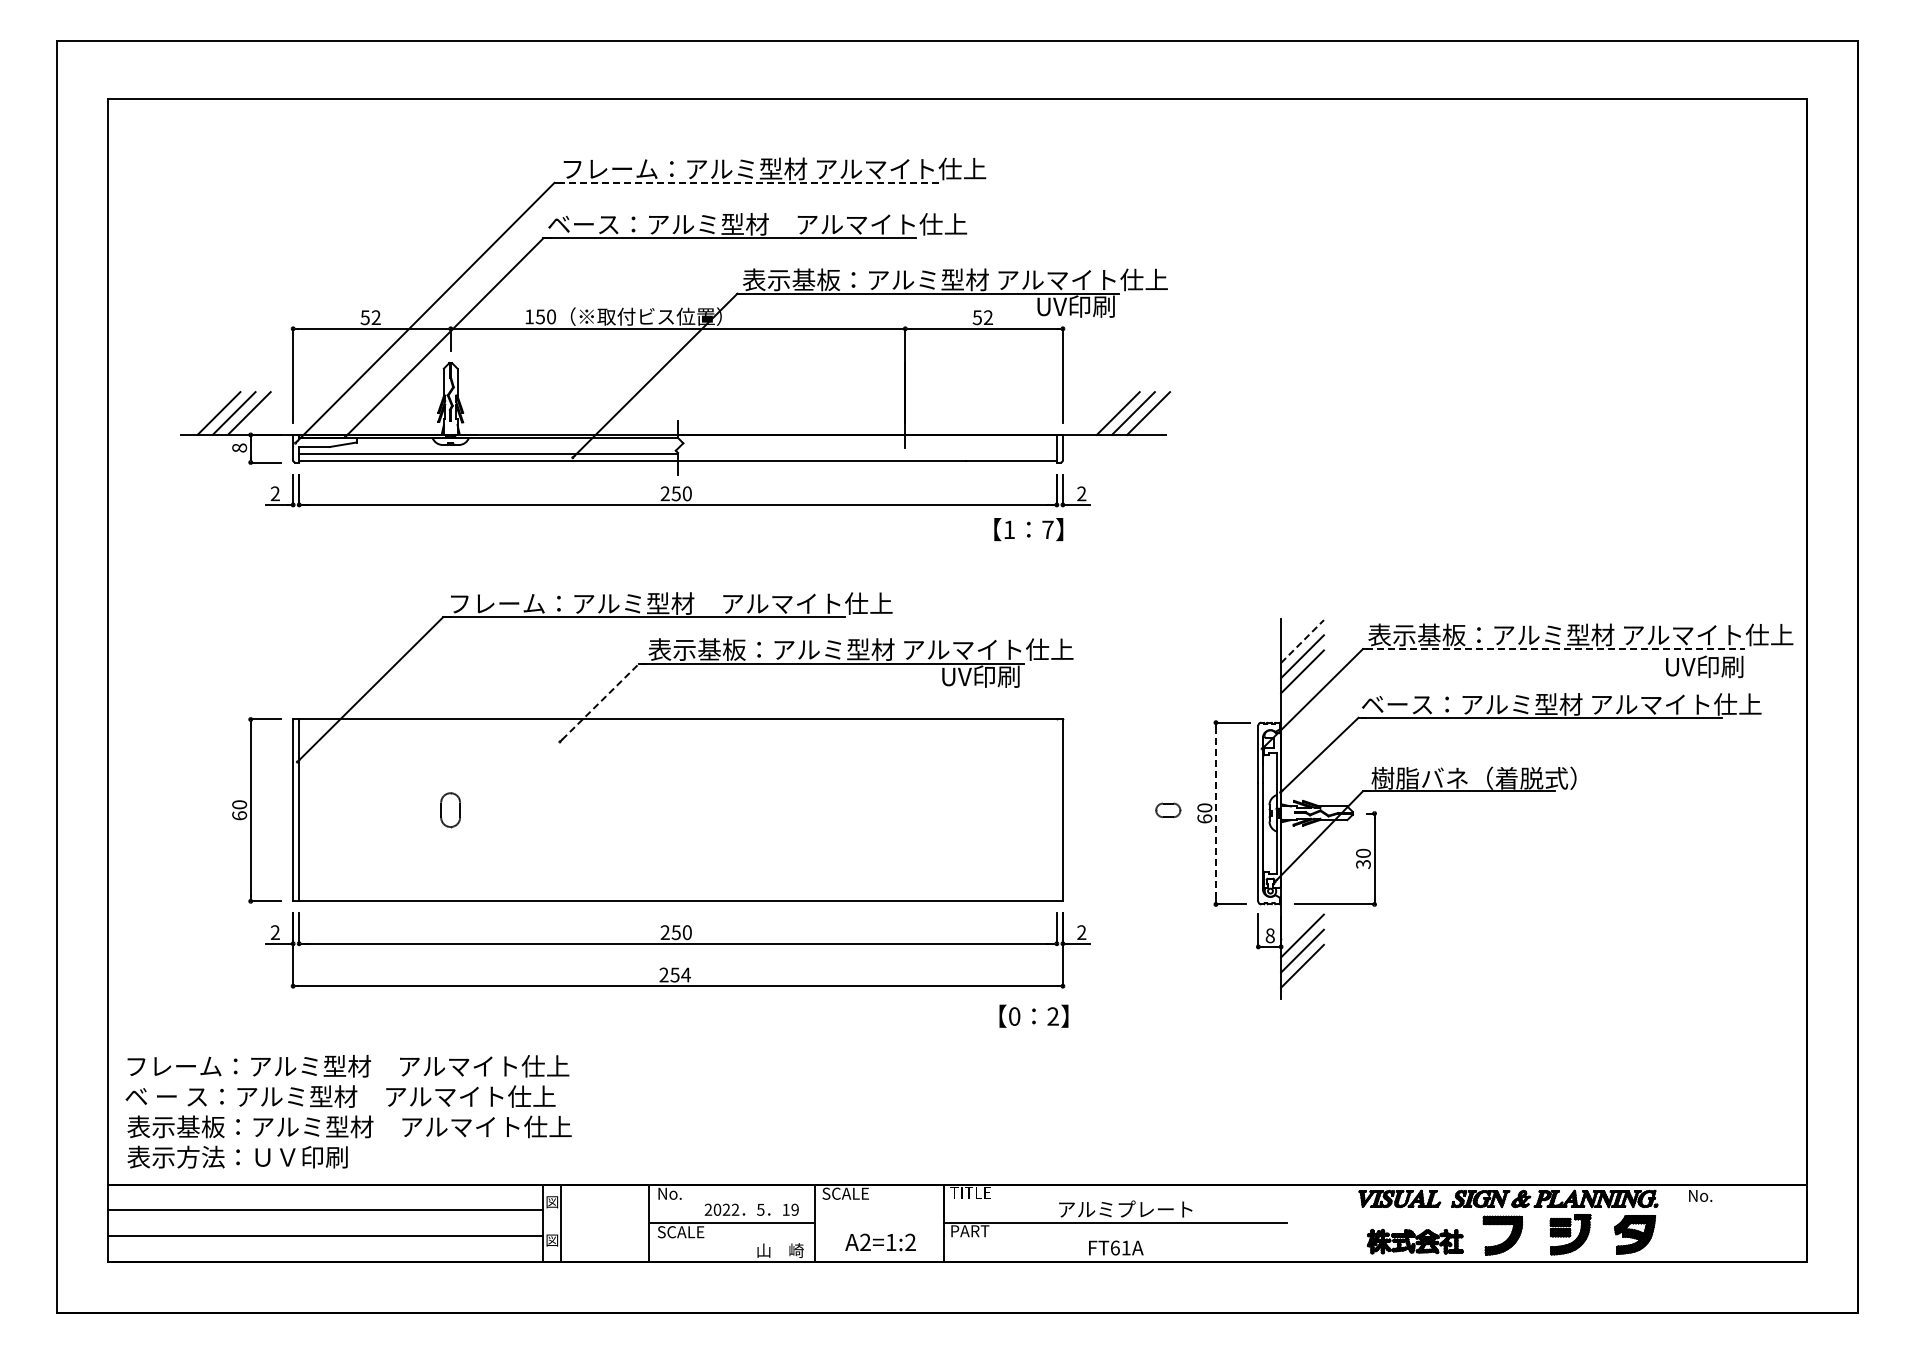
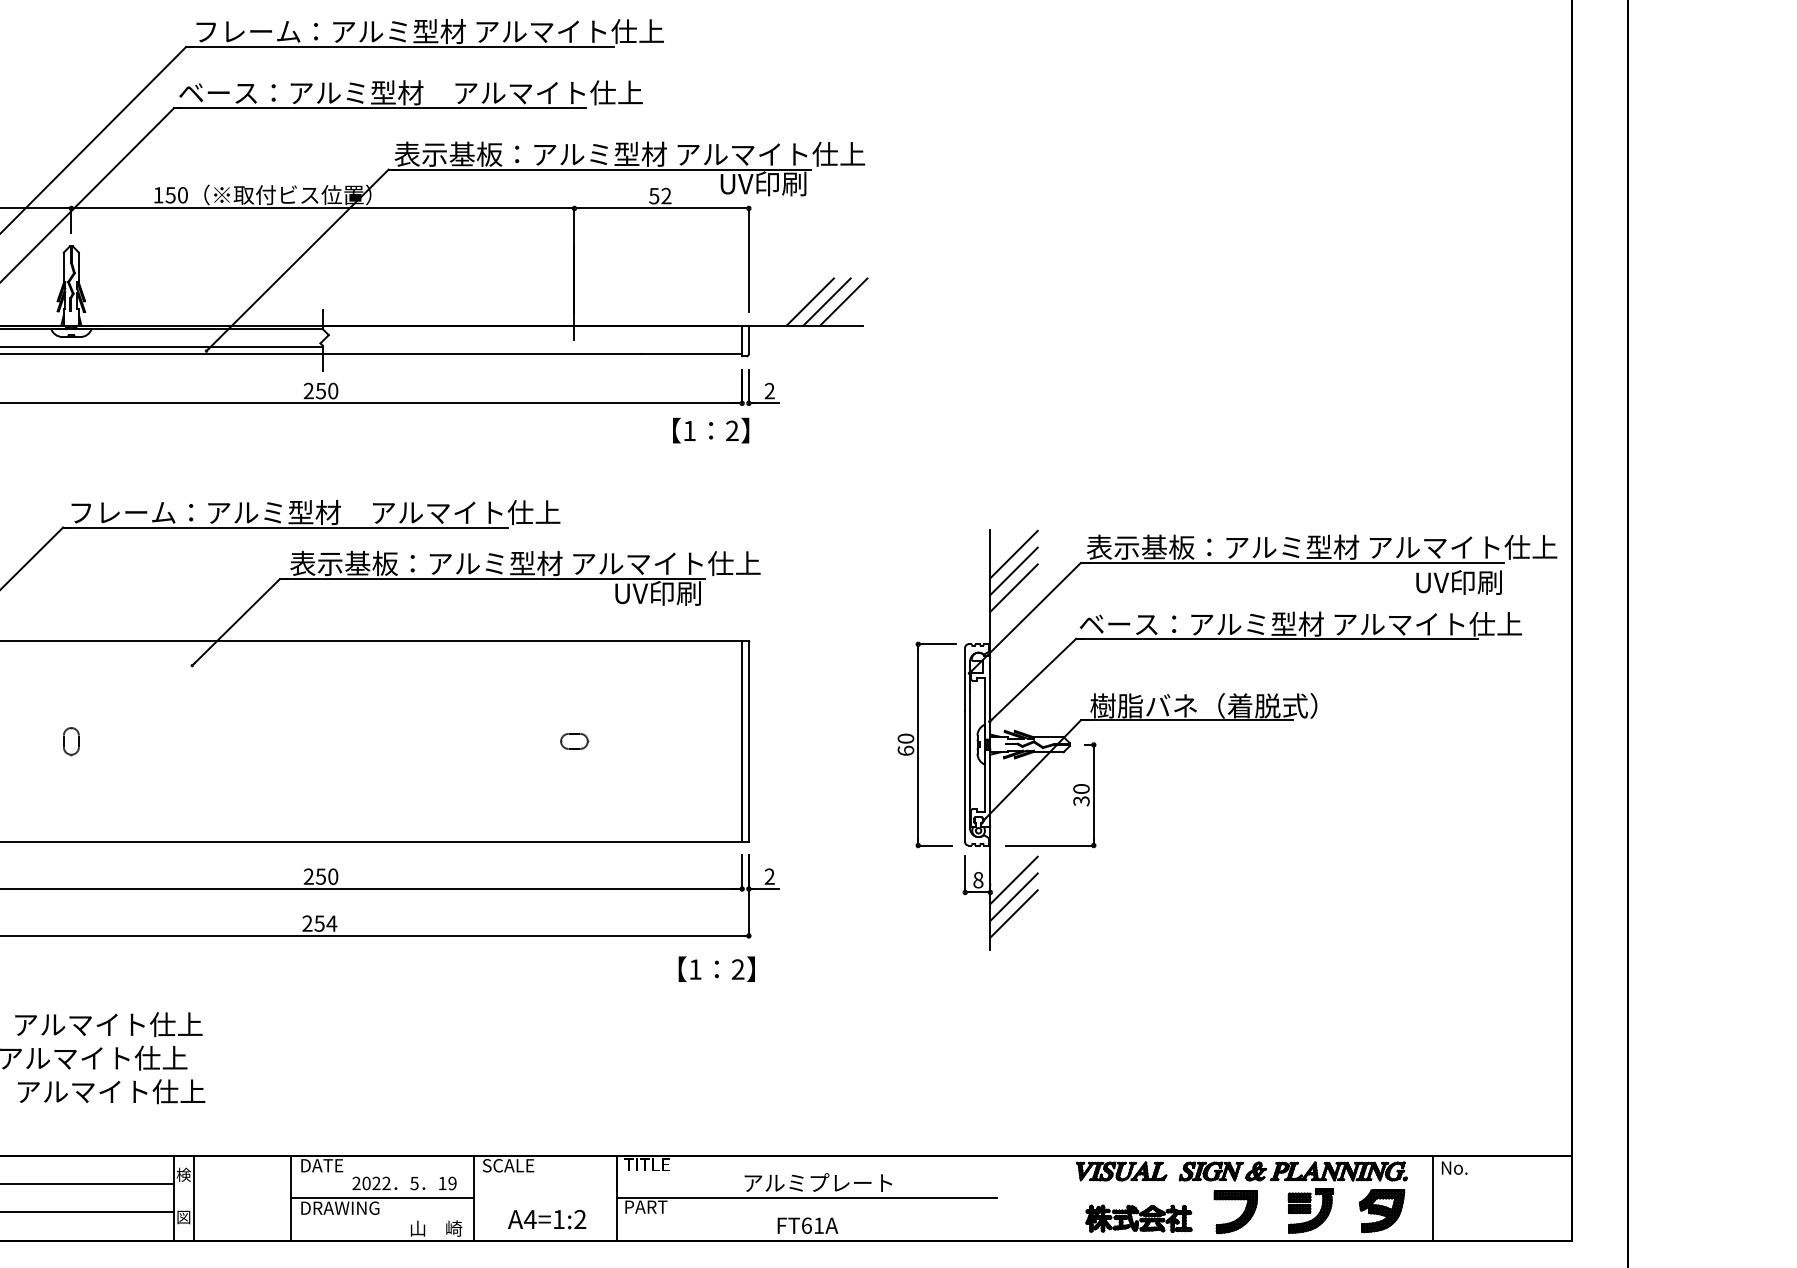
line: (749, 182) -> (402, 46), dashed -> solid
text: (1047, 529) -> (731, 430), 7 -> 2
line: (1302, 641) -> (1014, 554), dashed -> solid
line: (1555, 649) -> (1294, 563), dashed -> solid
line: (600, 701) -> (237, 620), dashed -> solid
part: (1168, 809) -> (574, 740), moved
part: (450, 810) -> (71, 741), size x0.71
line: (1056, 810) -> (741, 741), added
line: (1215, 814) -> (917, 745), dashed -> solid
text: (1014, 1016) -> (695, 969), 0 -> 1
text: (677, 1193) -> (322, 1165), No. -> DATE
text: (552, 1201) -> (184, 1174), 図 -> 検
line: (1680, 1222) -> (1432, 1197), added
text: (692, 1232) -> (338, 1208), SCALE -> DRAWING
text: (865, 1241) -> (530, 1218), A2=1:2 -> A4=1:2

